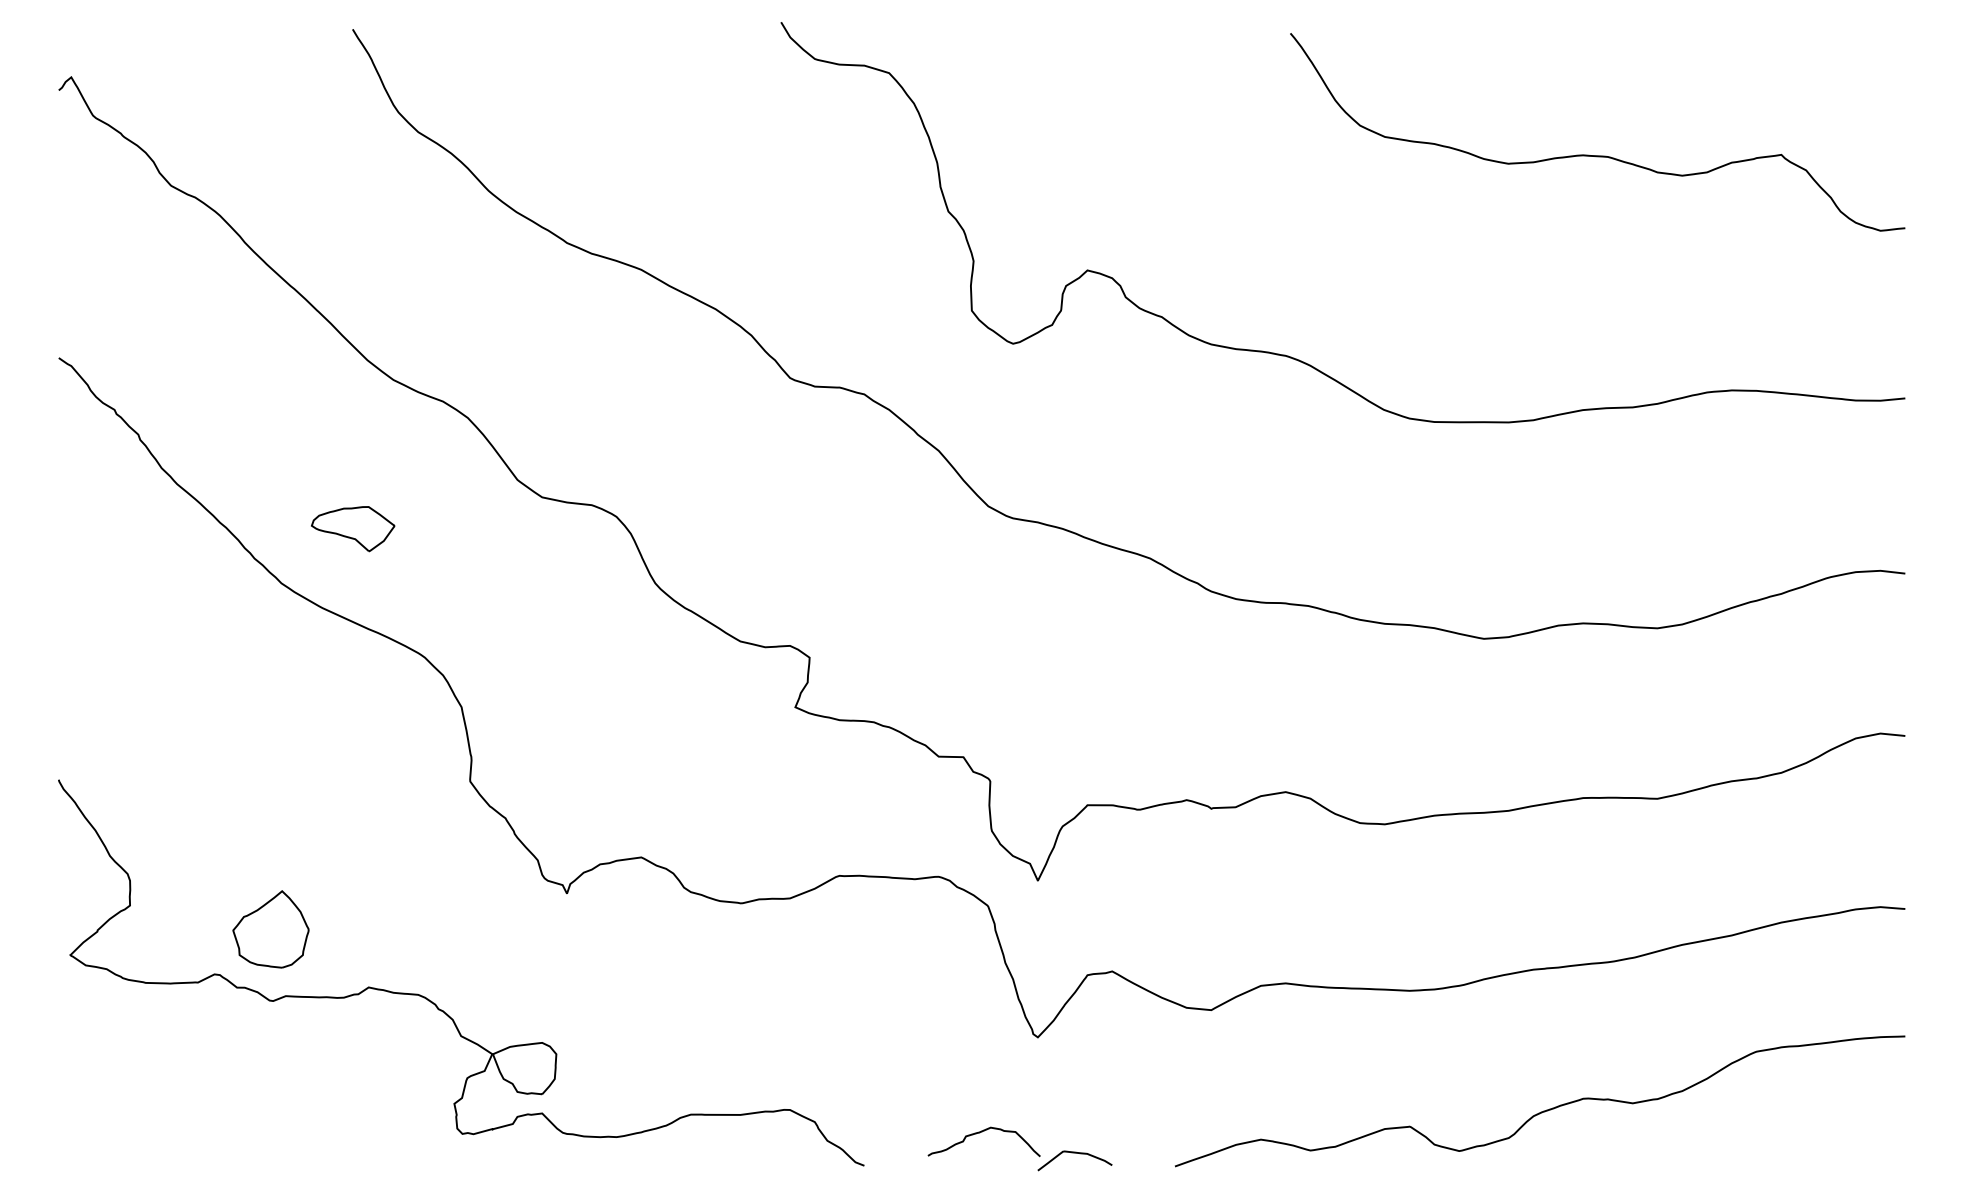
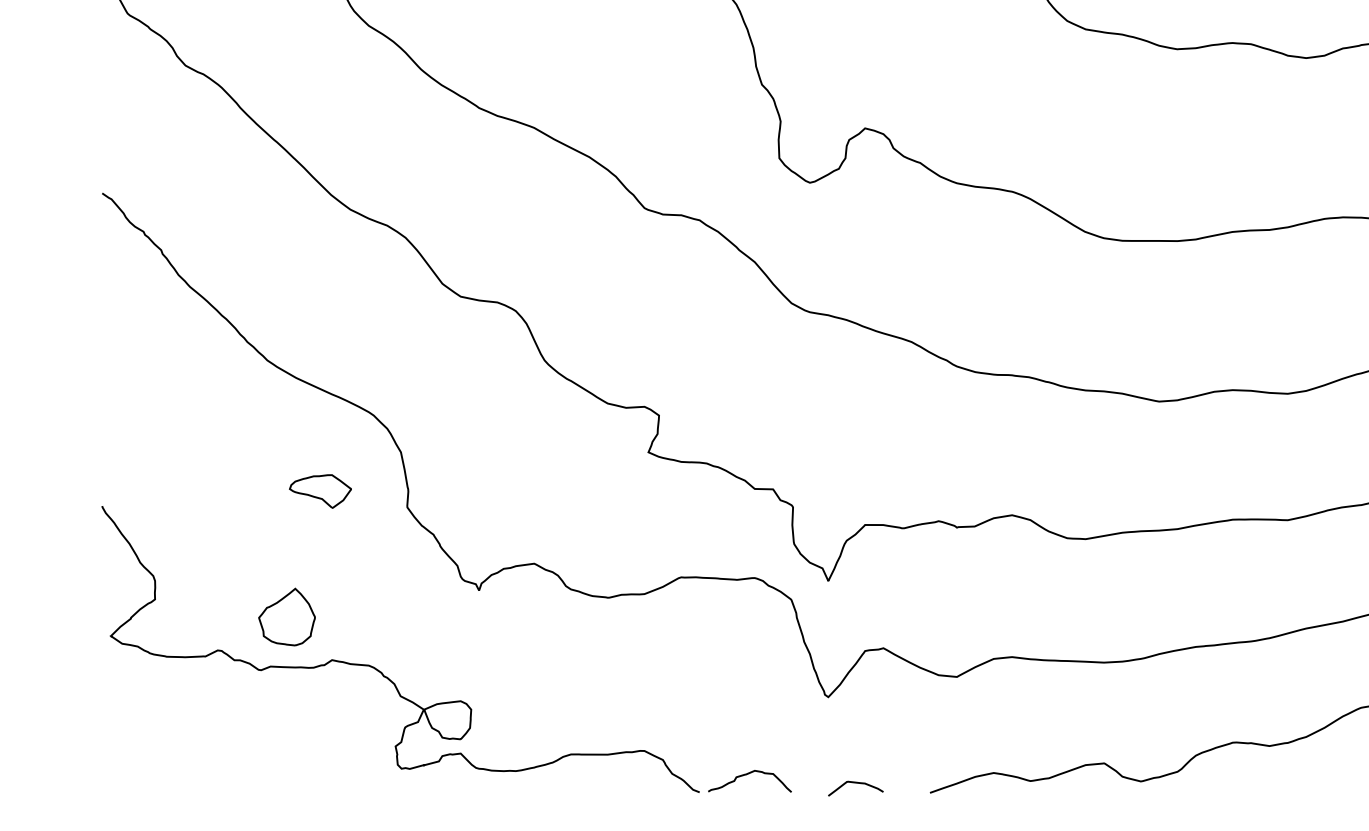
part: (353, 529) -> (320, 491), moved
part: (270, 929) -> (286, 617), moved
curve: (979, 1133) -> (746, 775), moved

